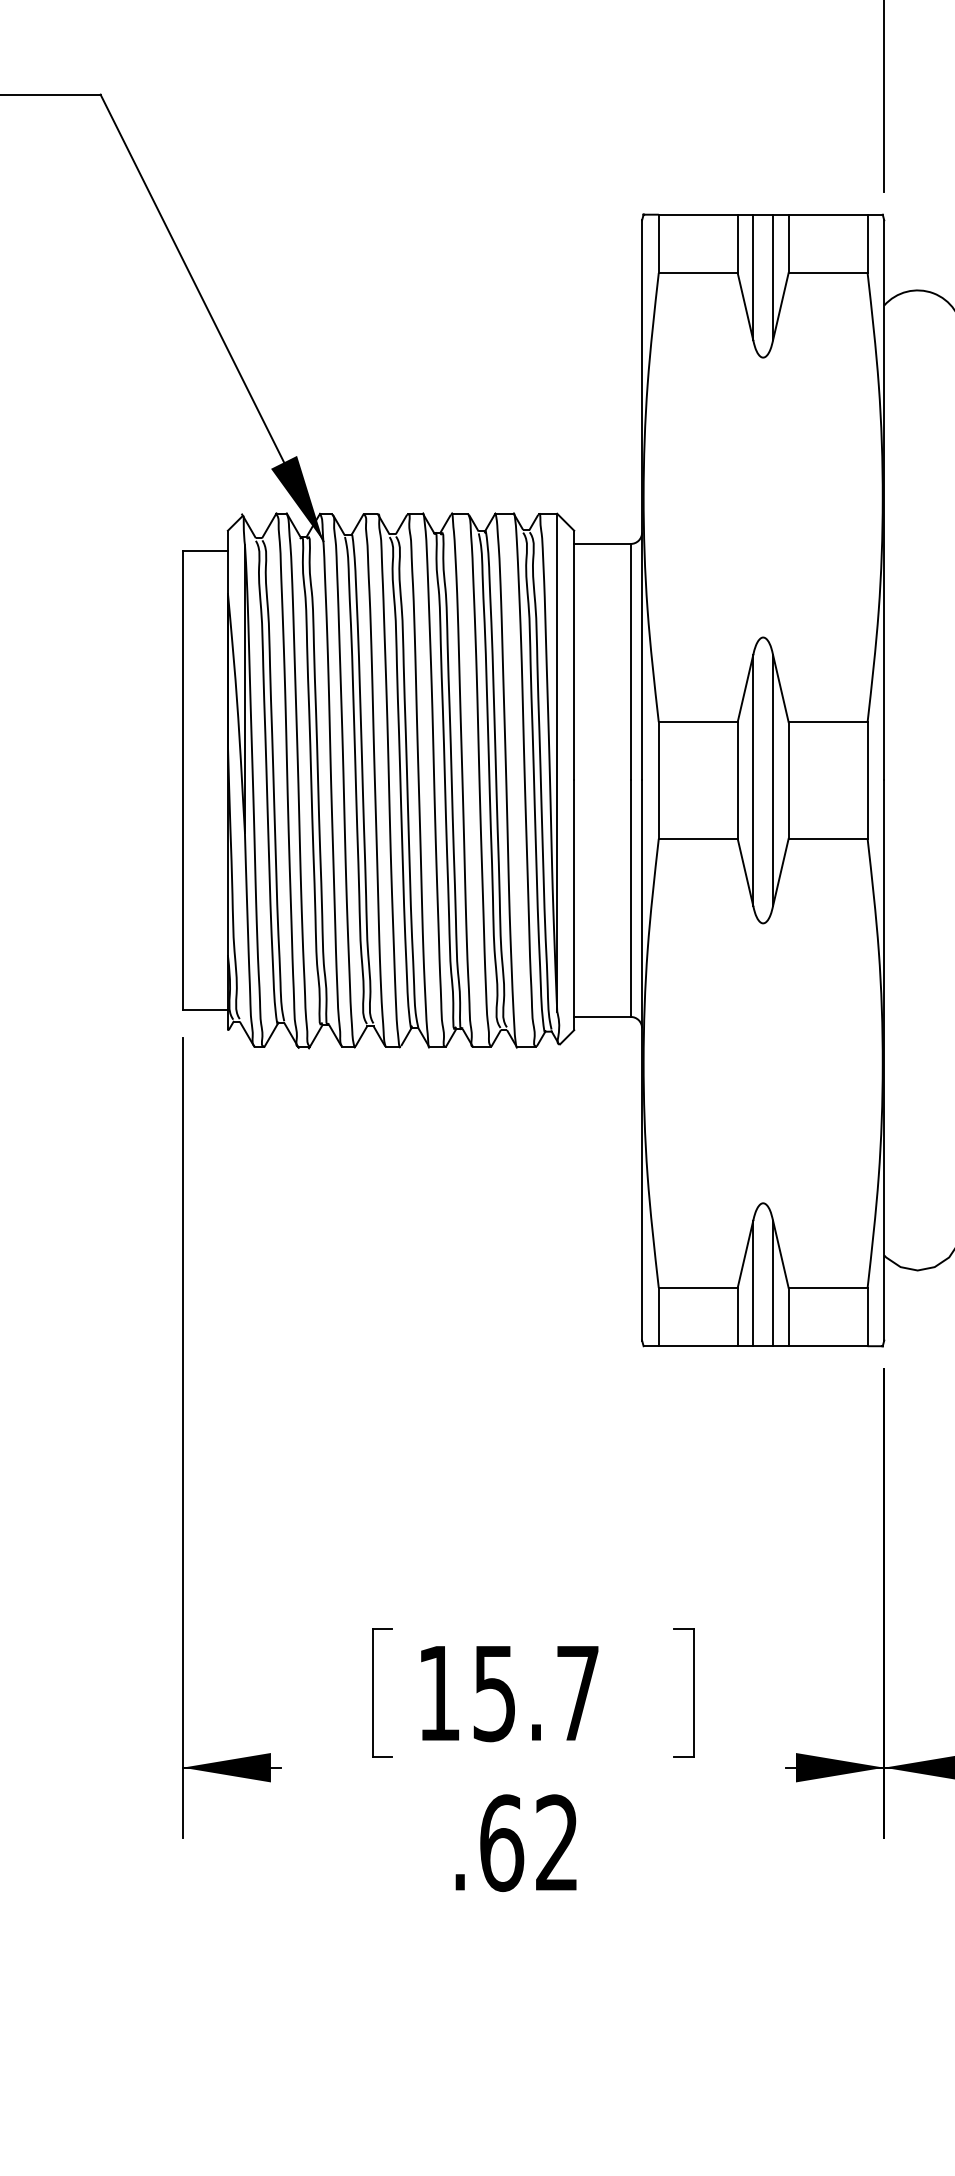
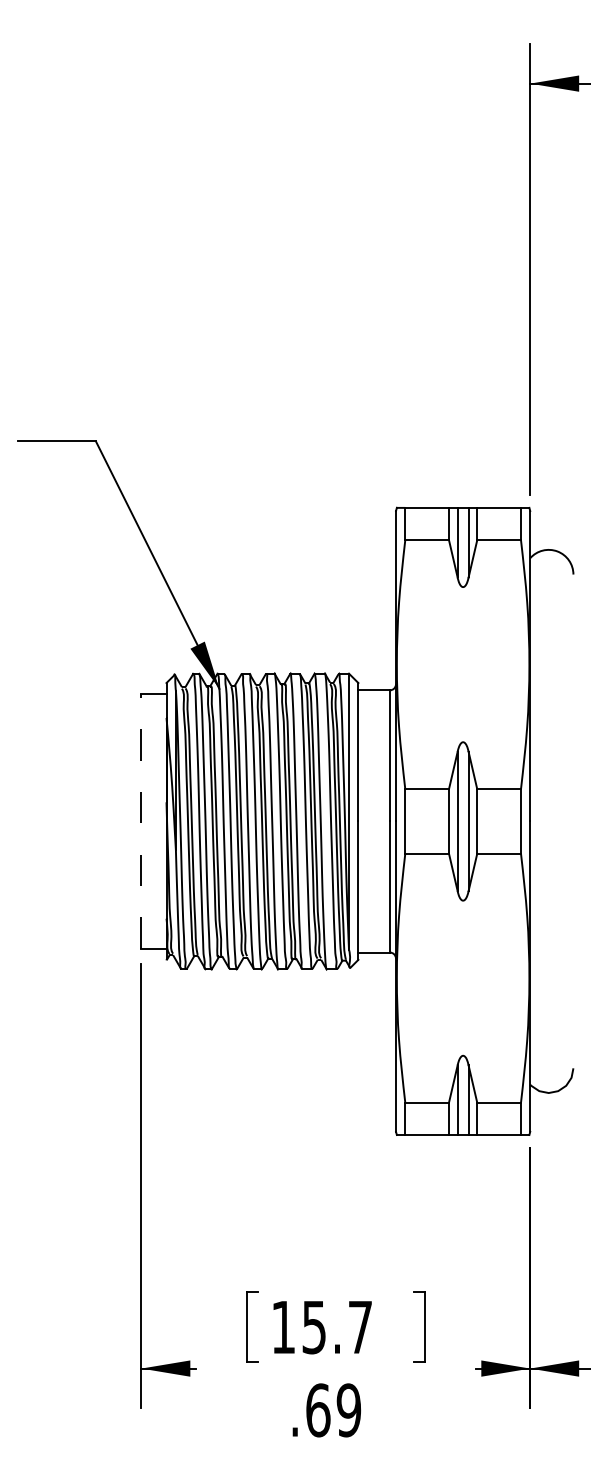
line: (182, 780) -> (141, 821), solid -> dashed
text: (556, 1843) -> (348, 1410), .62 -> .69

